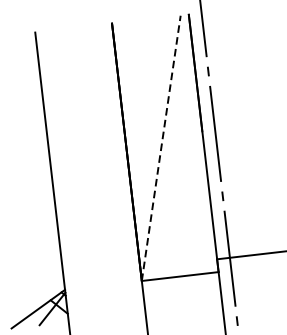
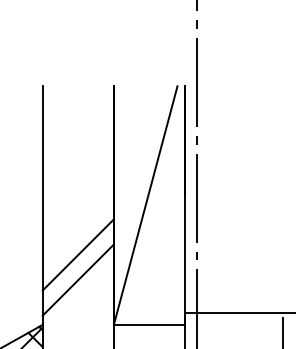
line: (161, 148) -> (145, 205), dashed -> solid
line: (93, 209) -> (77, 254), added
line: (96, 236) -> (77, 279), added

